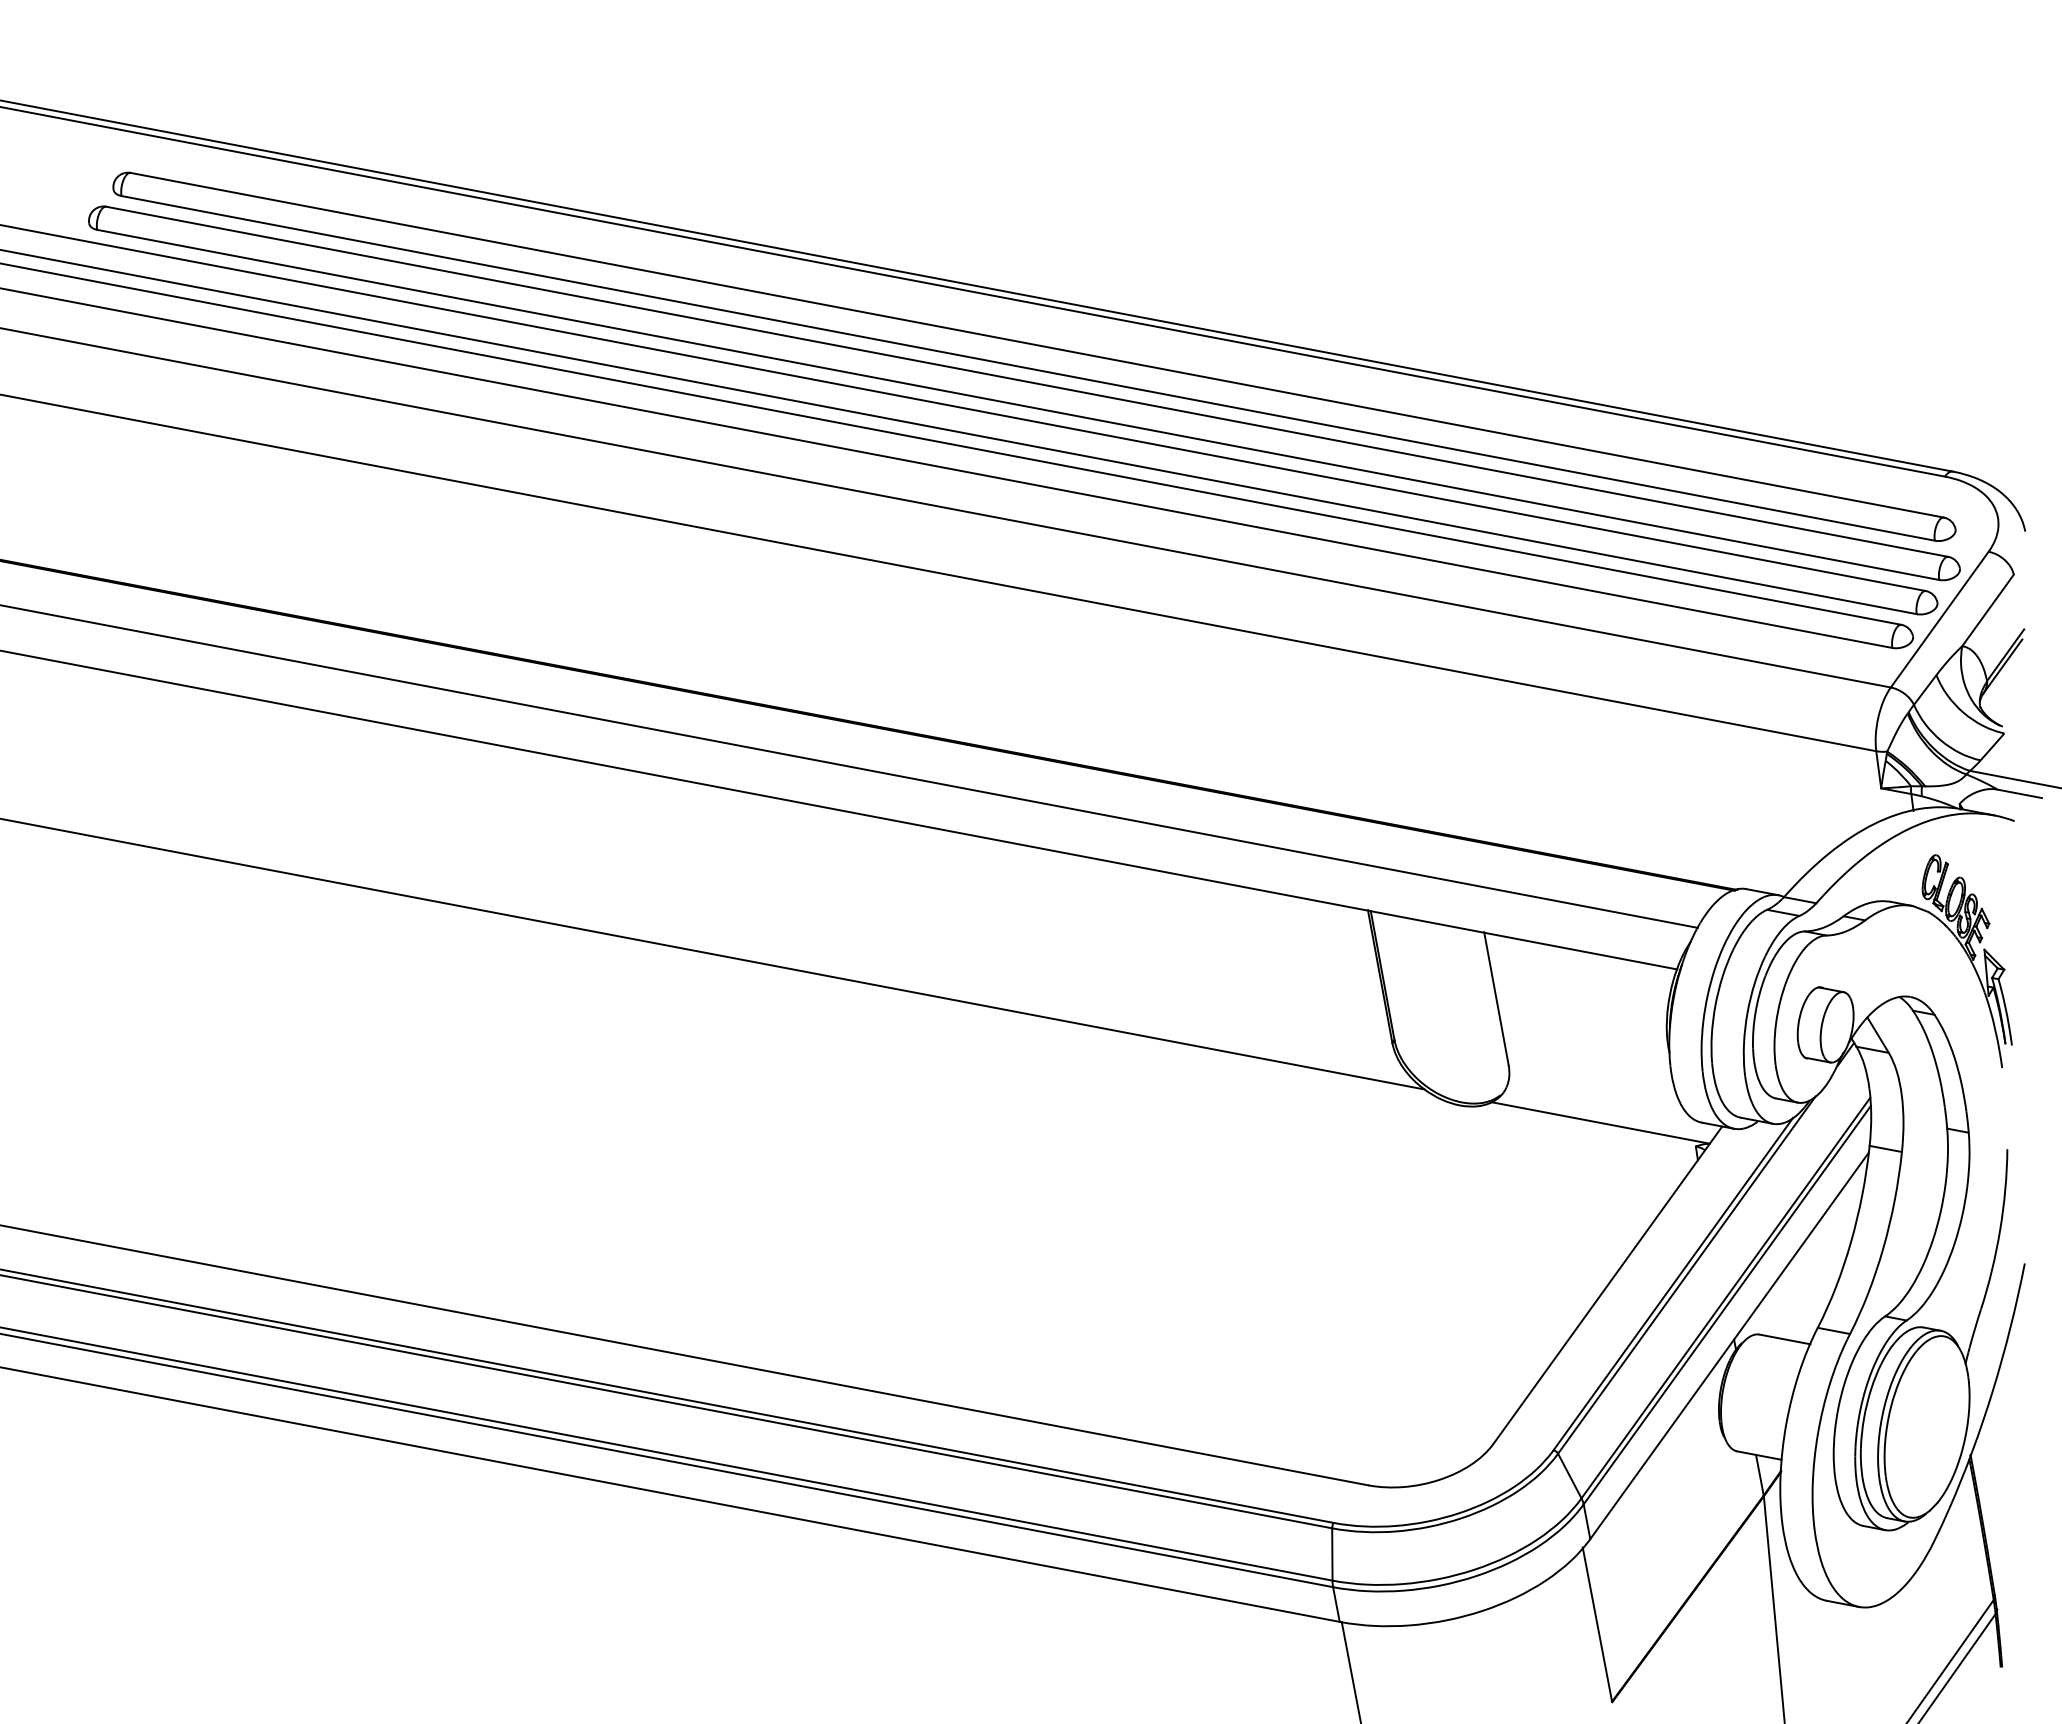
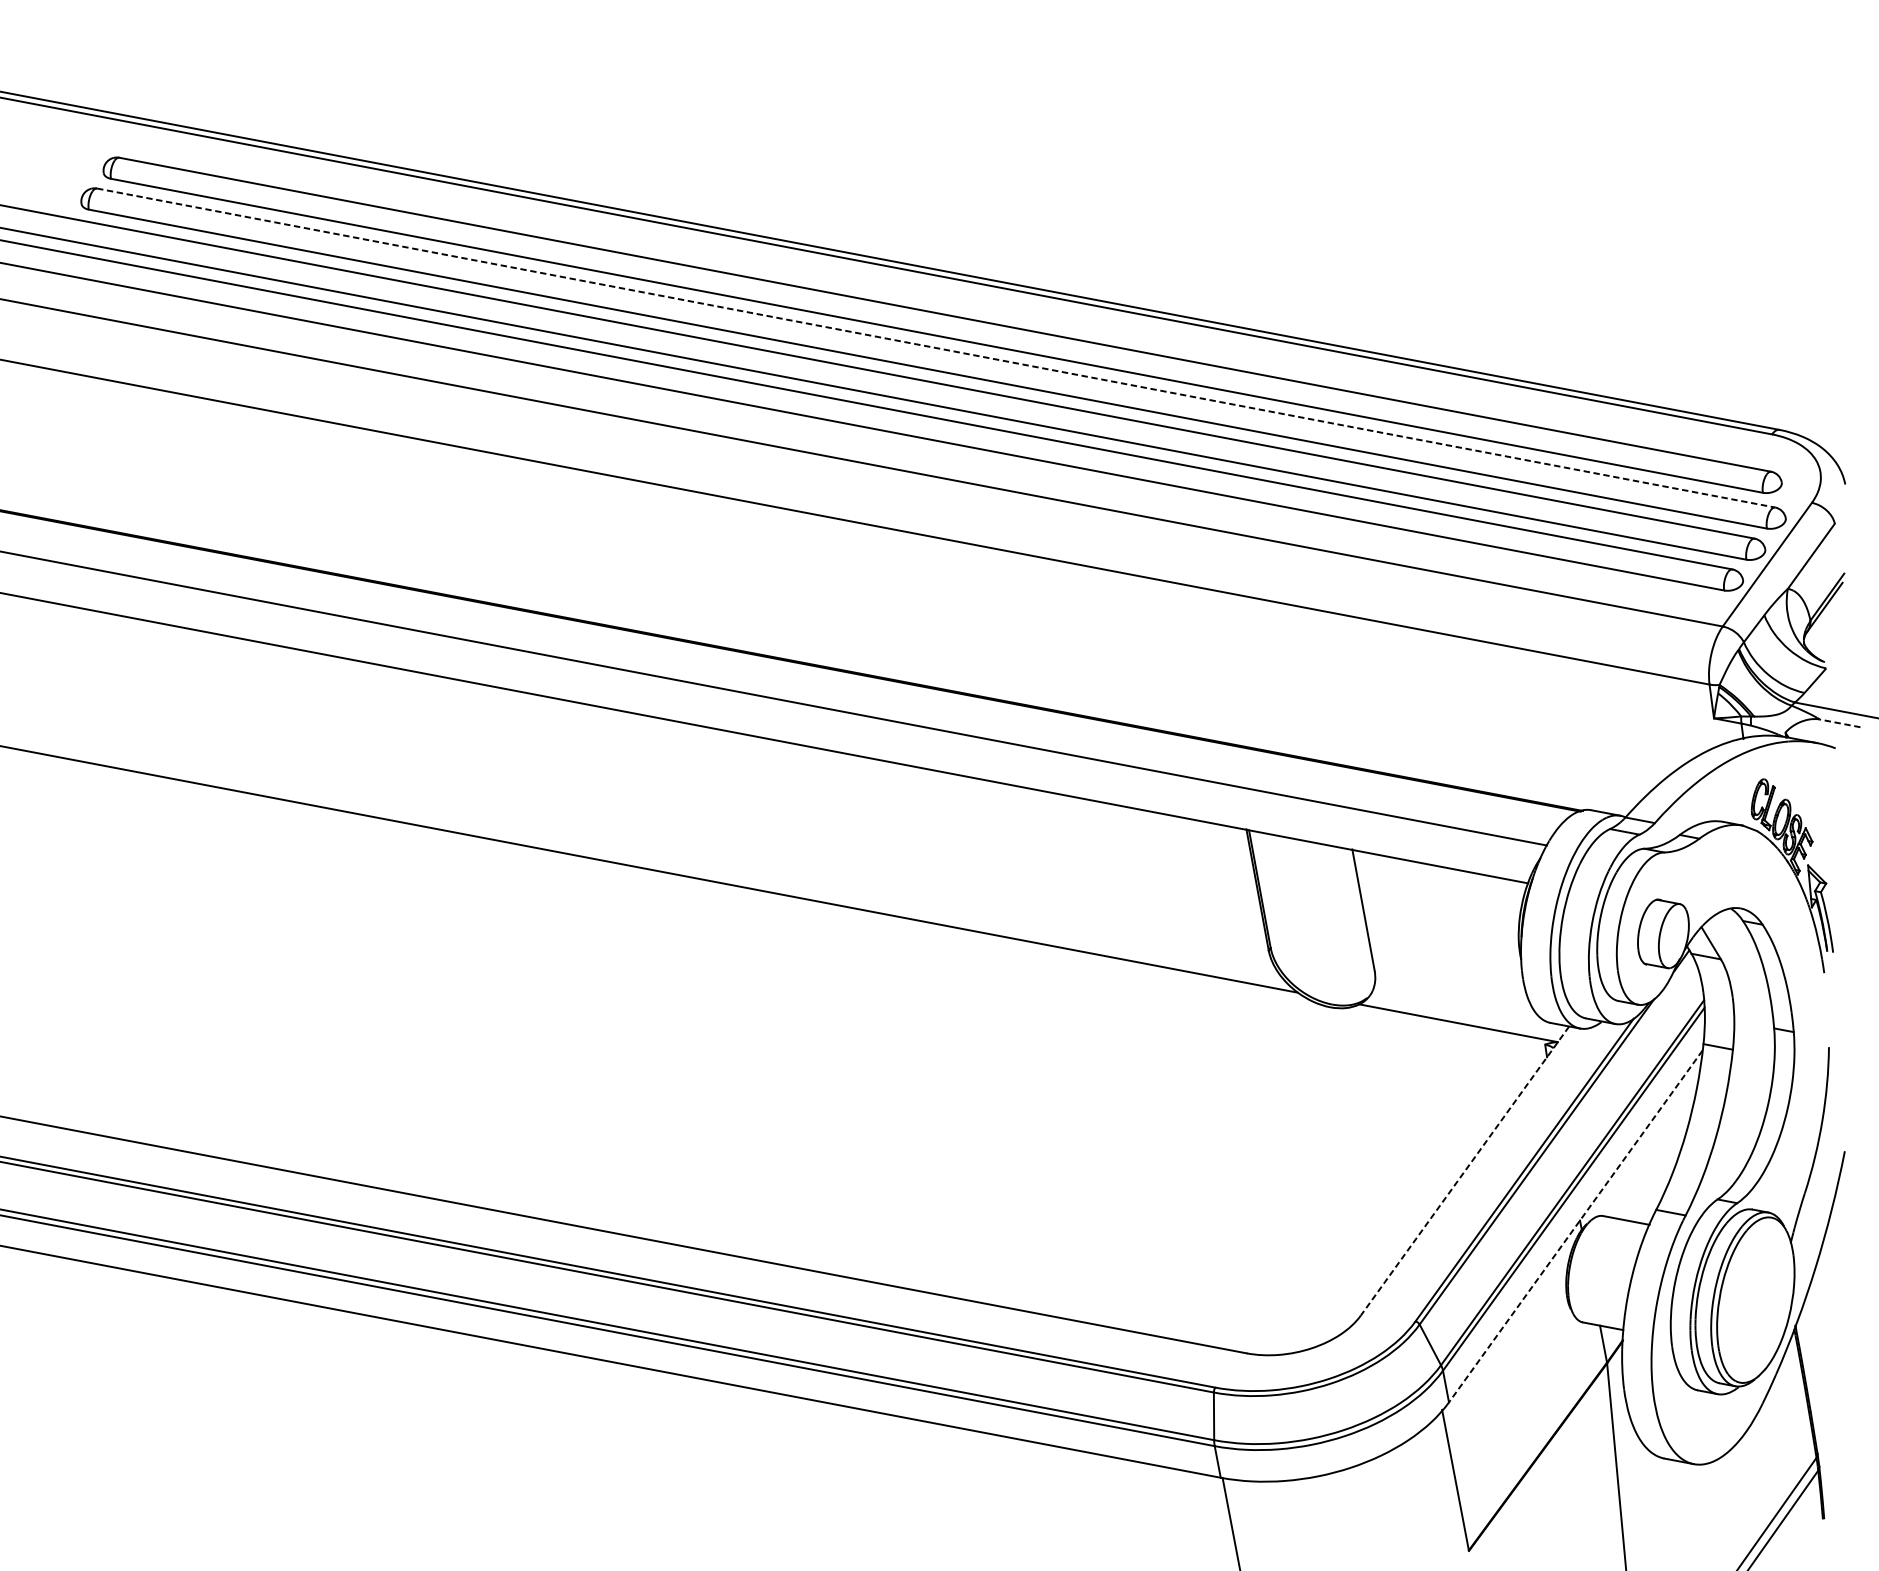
line: (1027, 381) -> (936, 347), solid -> dashed
line: (2018, 793) -> (1839, 723), solid -> dashed
line: (1607, 1285) -> (1464, 1171), solid -> dashed
line: (1729, 1346) -> (1575, 1226), solid -> dashed

